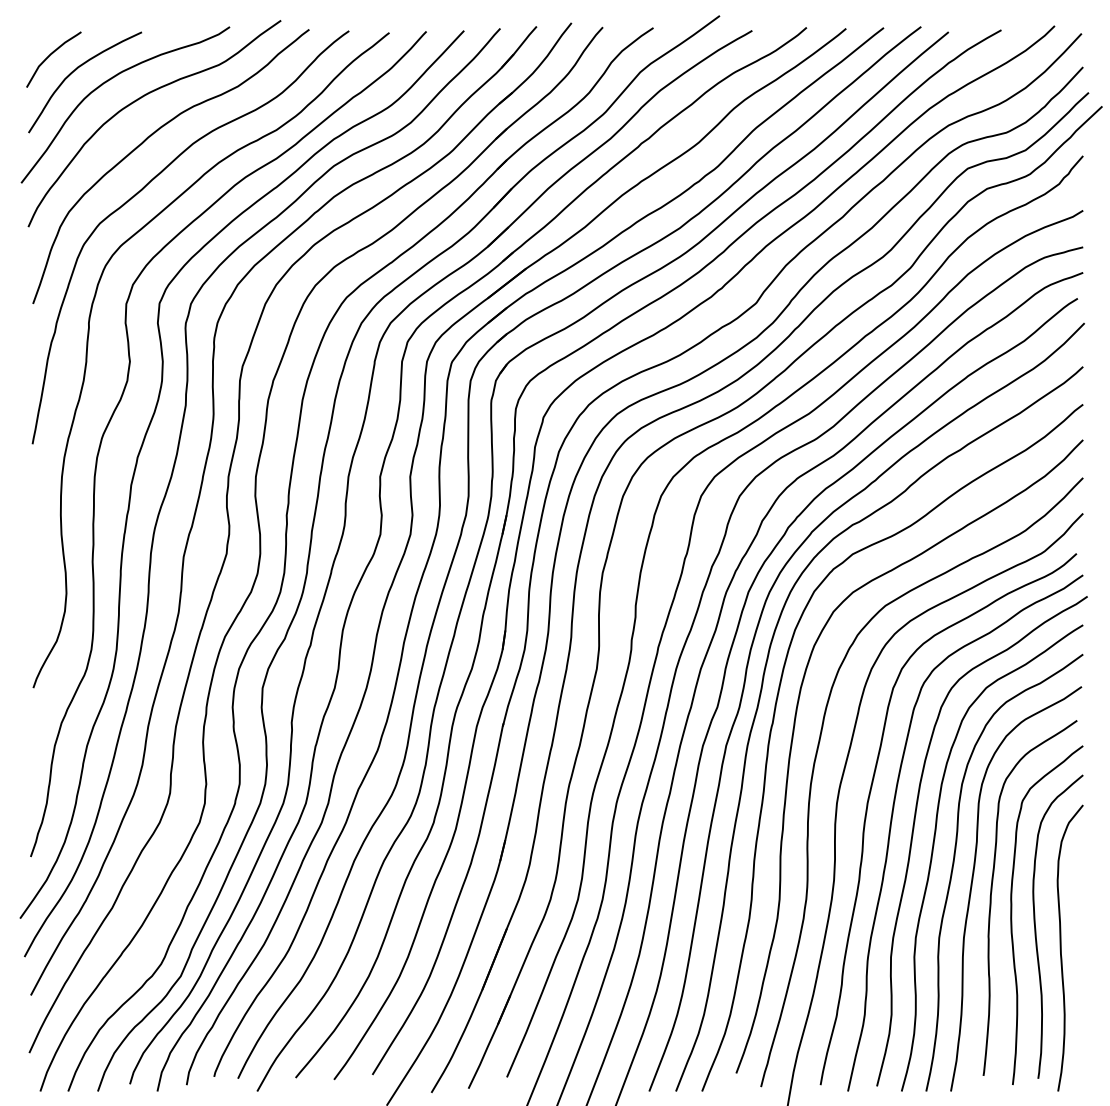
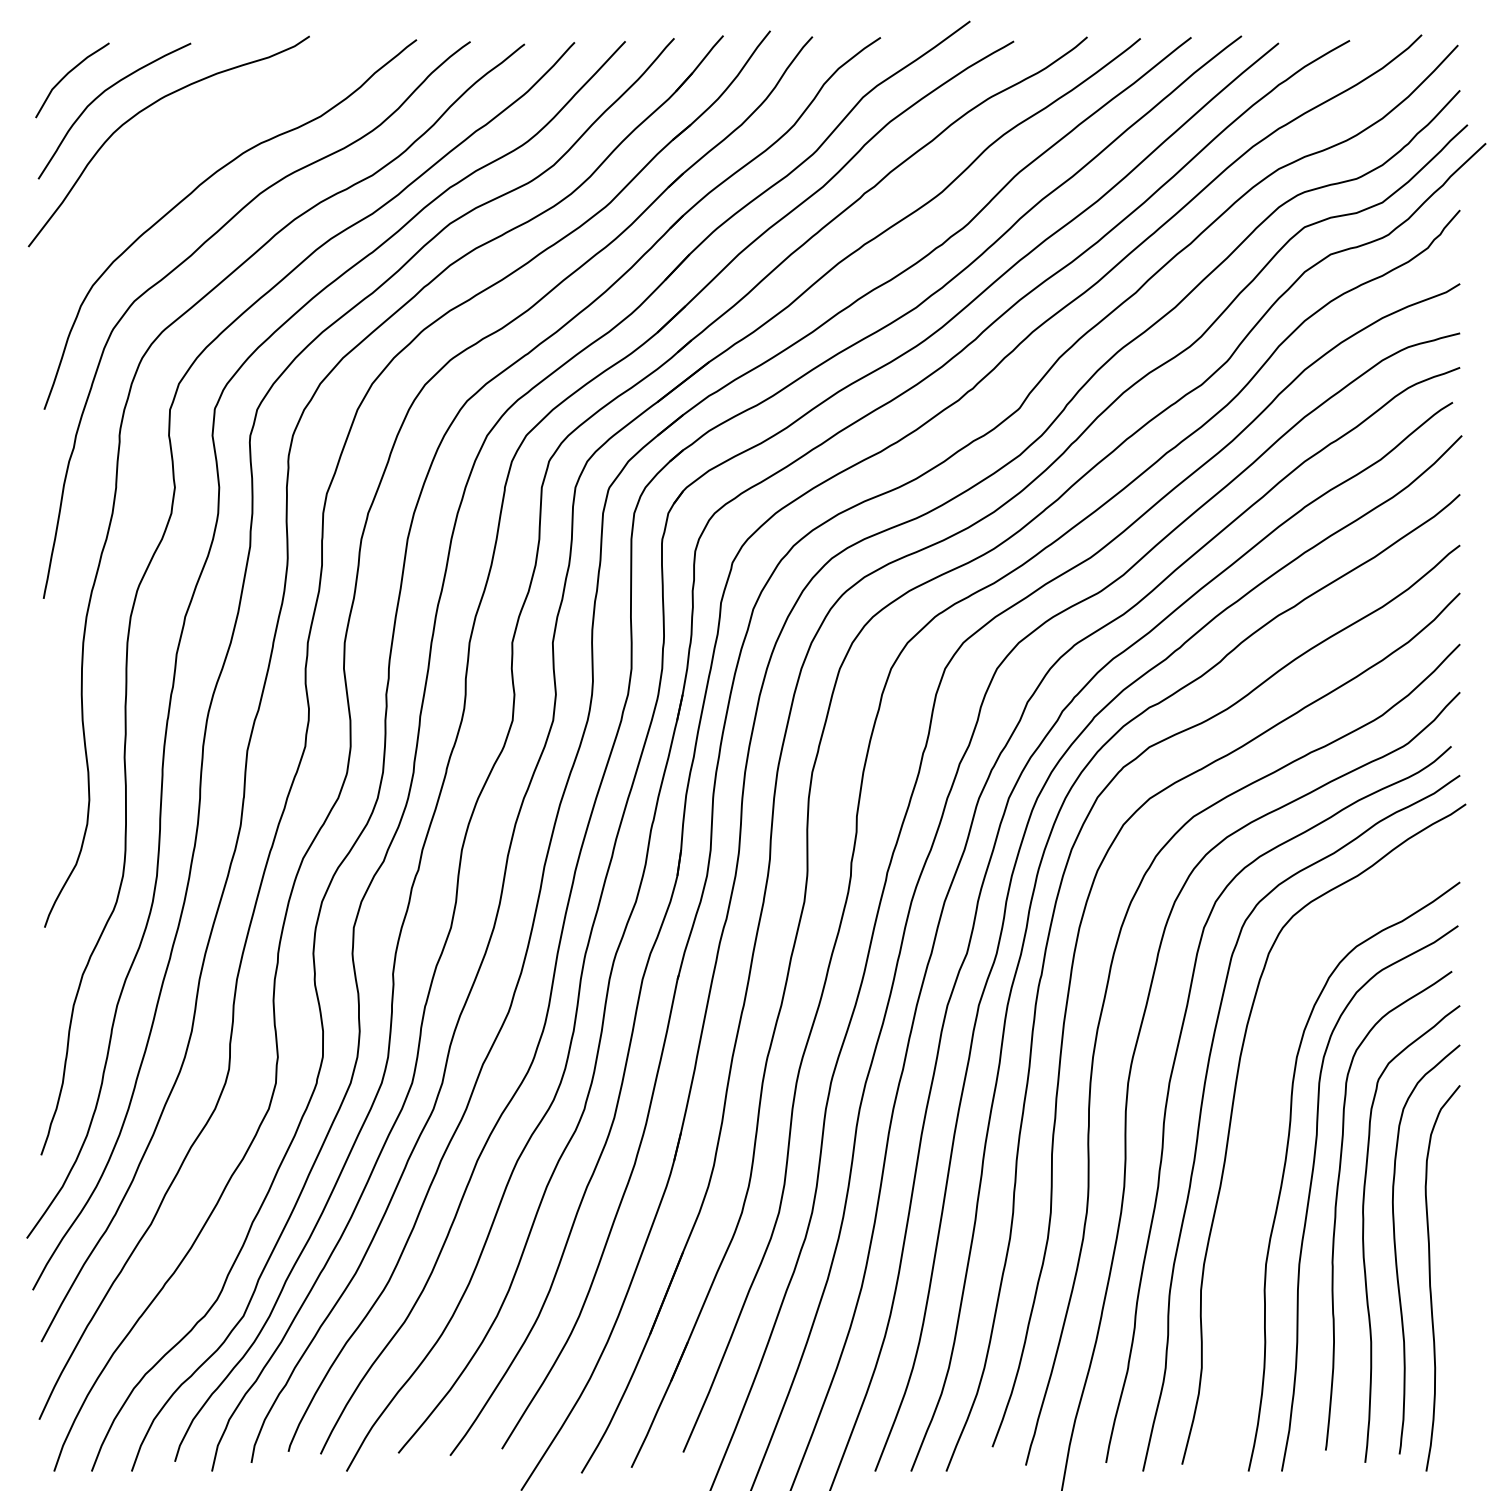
curve: (139, 99) -> (187, 134), removed
curve: (933, 849) -> (1258, 1145), removed

